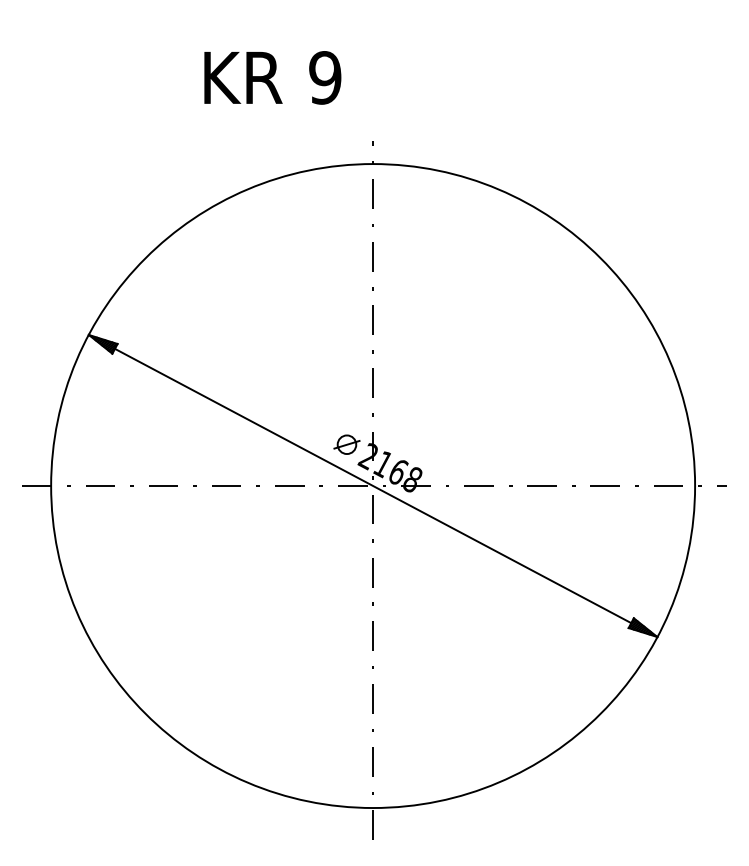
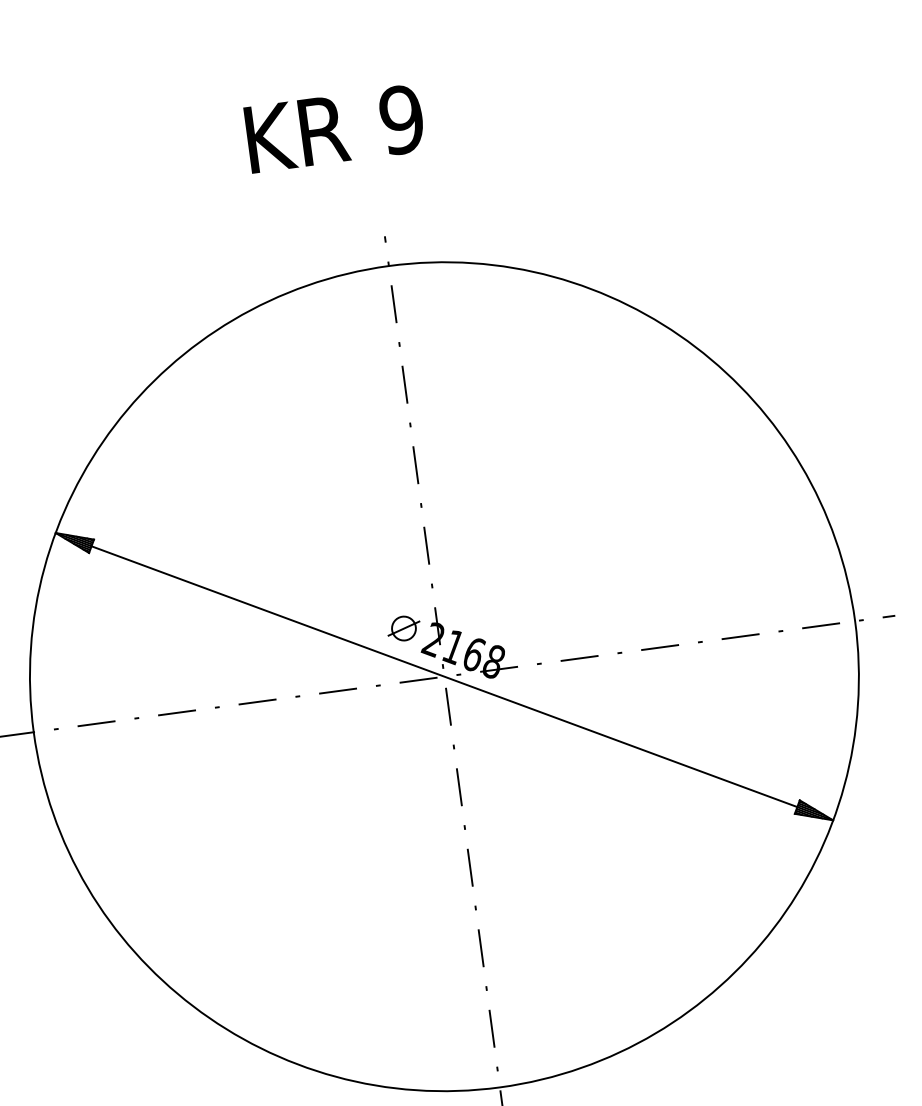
text: (272, 77) -> (334, 128), moved

